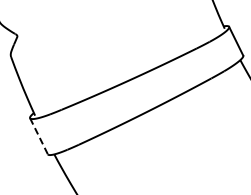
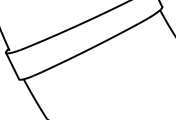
line: (39, 136) -> (12, 66), dashed -> solid

